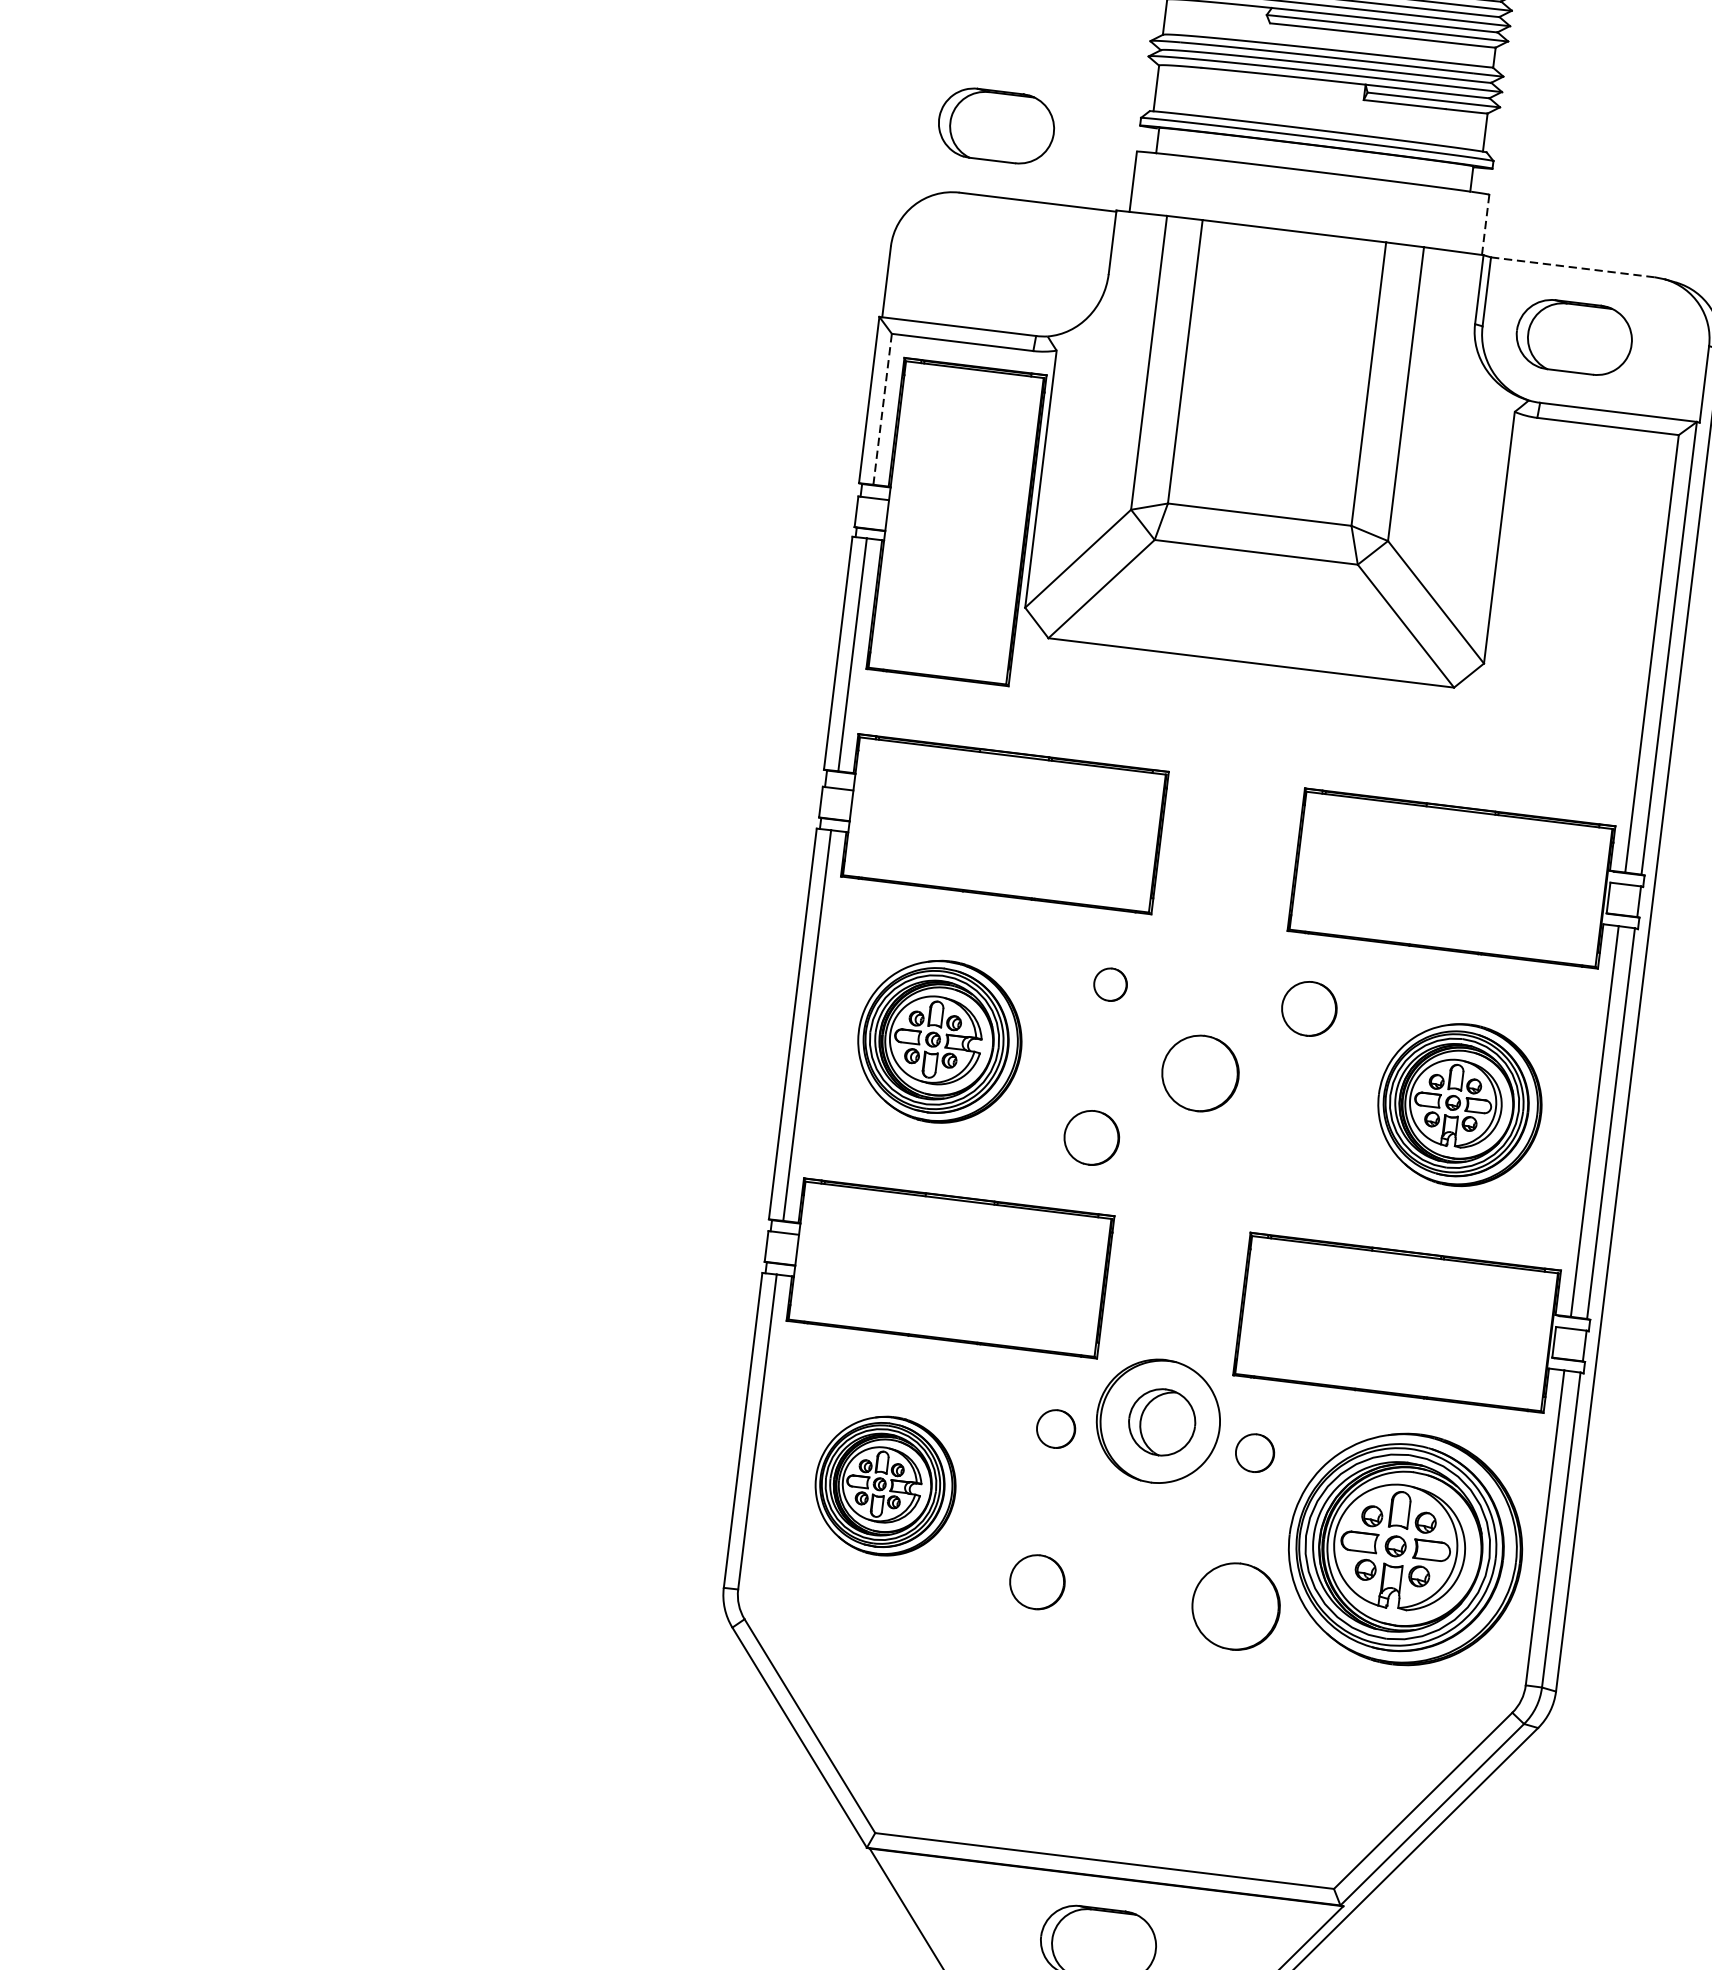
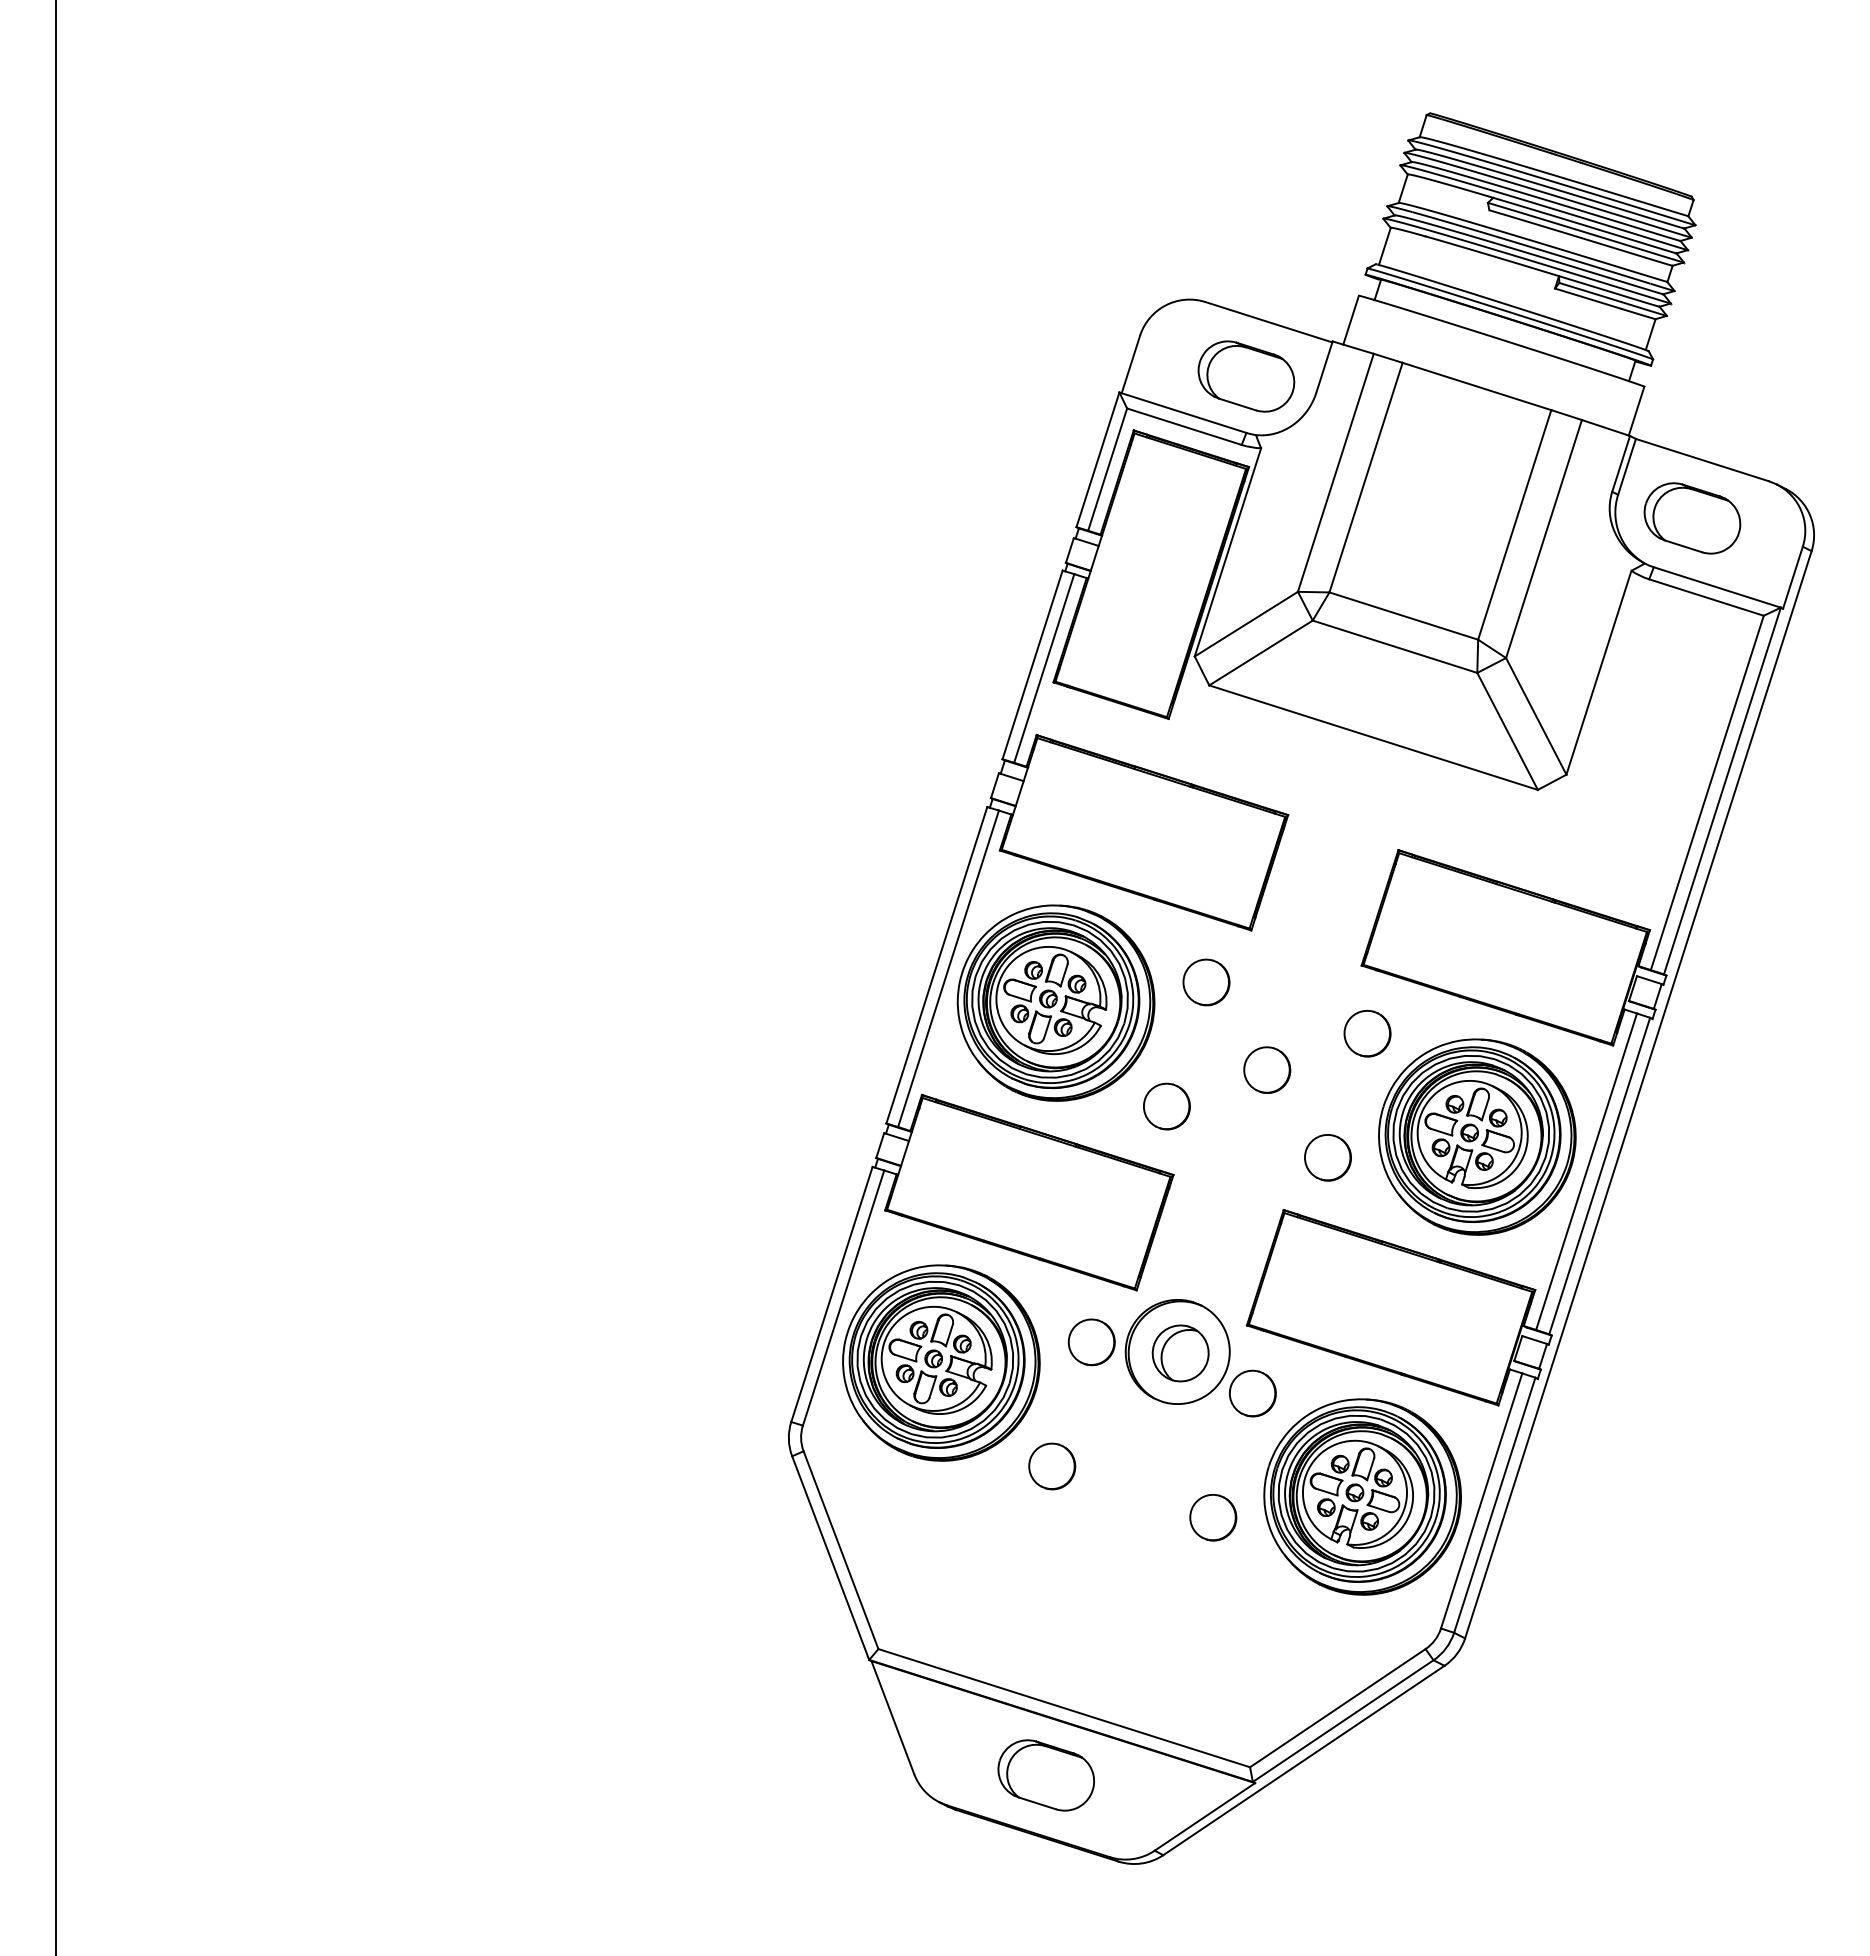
part: (996, 125) -> (1246, 376), moved
line: (1485, 225) -> (1636, 411), dashed -> solid
line: (1573, 267) -> (1702, 460), dashed -> solid
line: (882, 409) -> (1107, 469), dashed -> solid
part: (1110, 984) -> (1206, 982), size x1.67
part: (939, 1041) -> (1055, 1002), size x1.43
part: (1200, 1072) -> (1267, 1069), size x0.71
part: (1460, 1104) -> (1477, 1136), size x1.43
part: (1289, 1161) -> (1327, 1157), added
part: (1055, 1429) -> (1091, 1342), size x1.43
part: (1254, 1453) -> (1252, 1393), size x1.43
part: (885, 1485) -> (941, 1362), size x1.67
part: (1236, 1606) -> (1213, 1517), size x0.62

